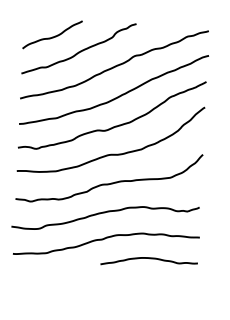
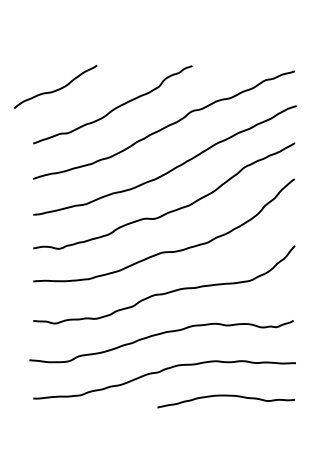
curve: (53, 36) -> (56, 89), moved

